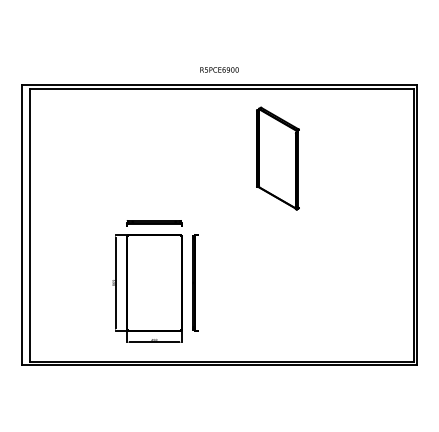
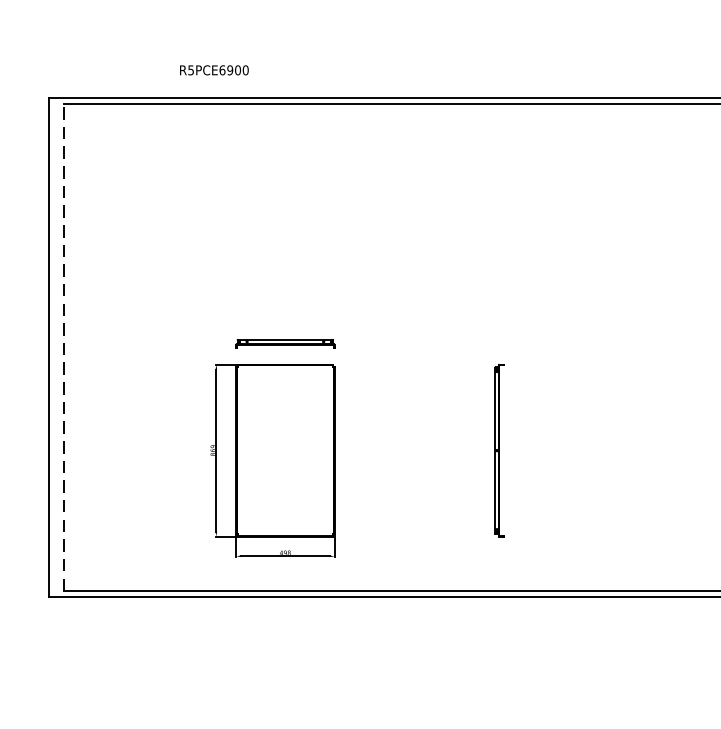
text: (219, 69) -> (214, 69), moved
part: (277, 158) -> (505, 228), removed
line: (30, 224) -> (64, 346), solid -> dashed
part: (195, 282) -> (499, 449), moved

